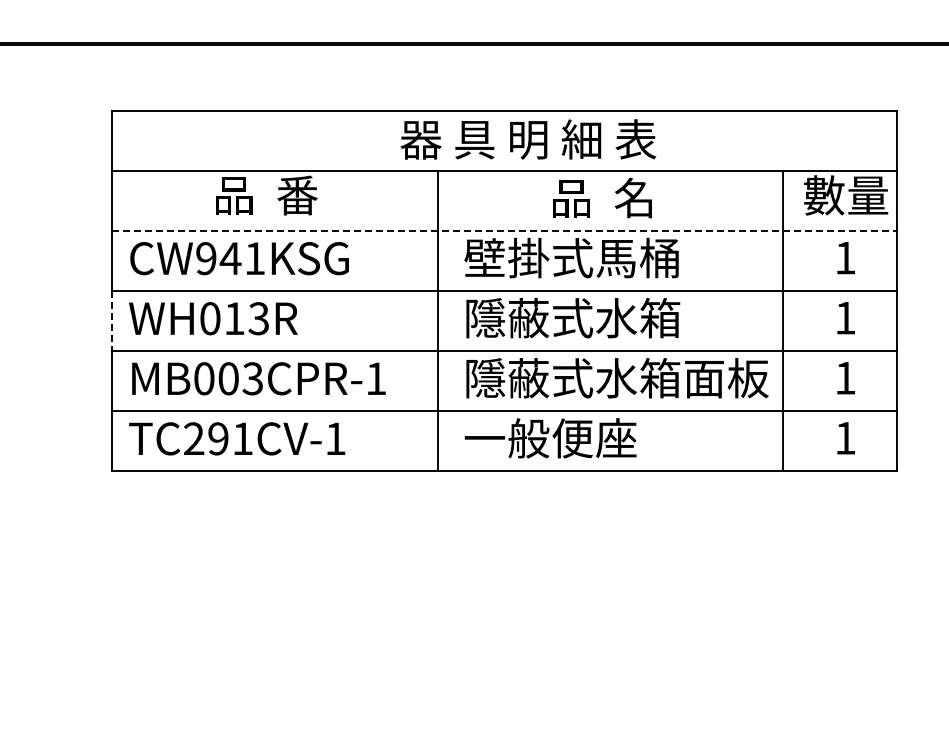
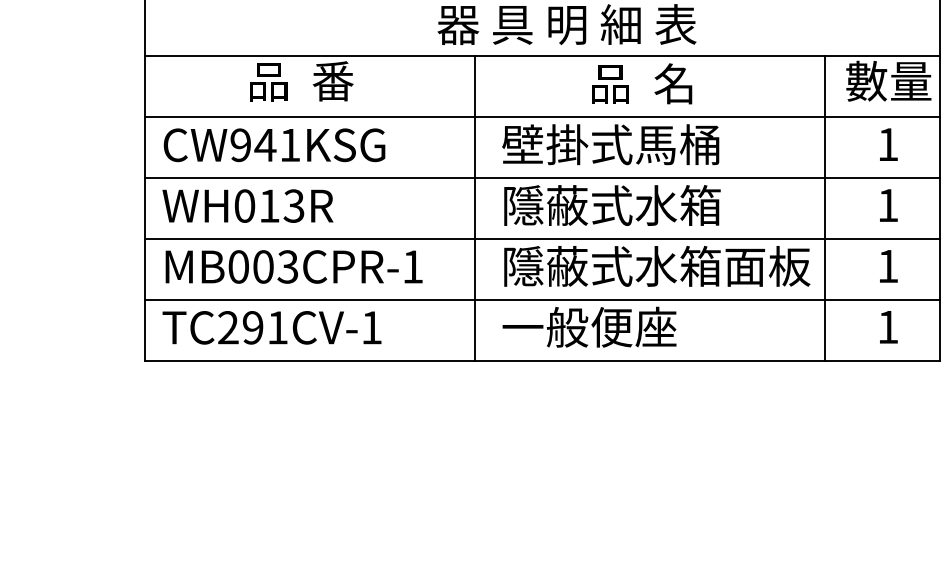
line: (504, 230) -> (542, 116), dashed -> solid
line: (111, 321) -> (144, 208), dashed -> solid

